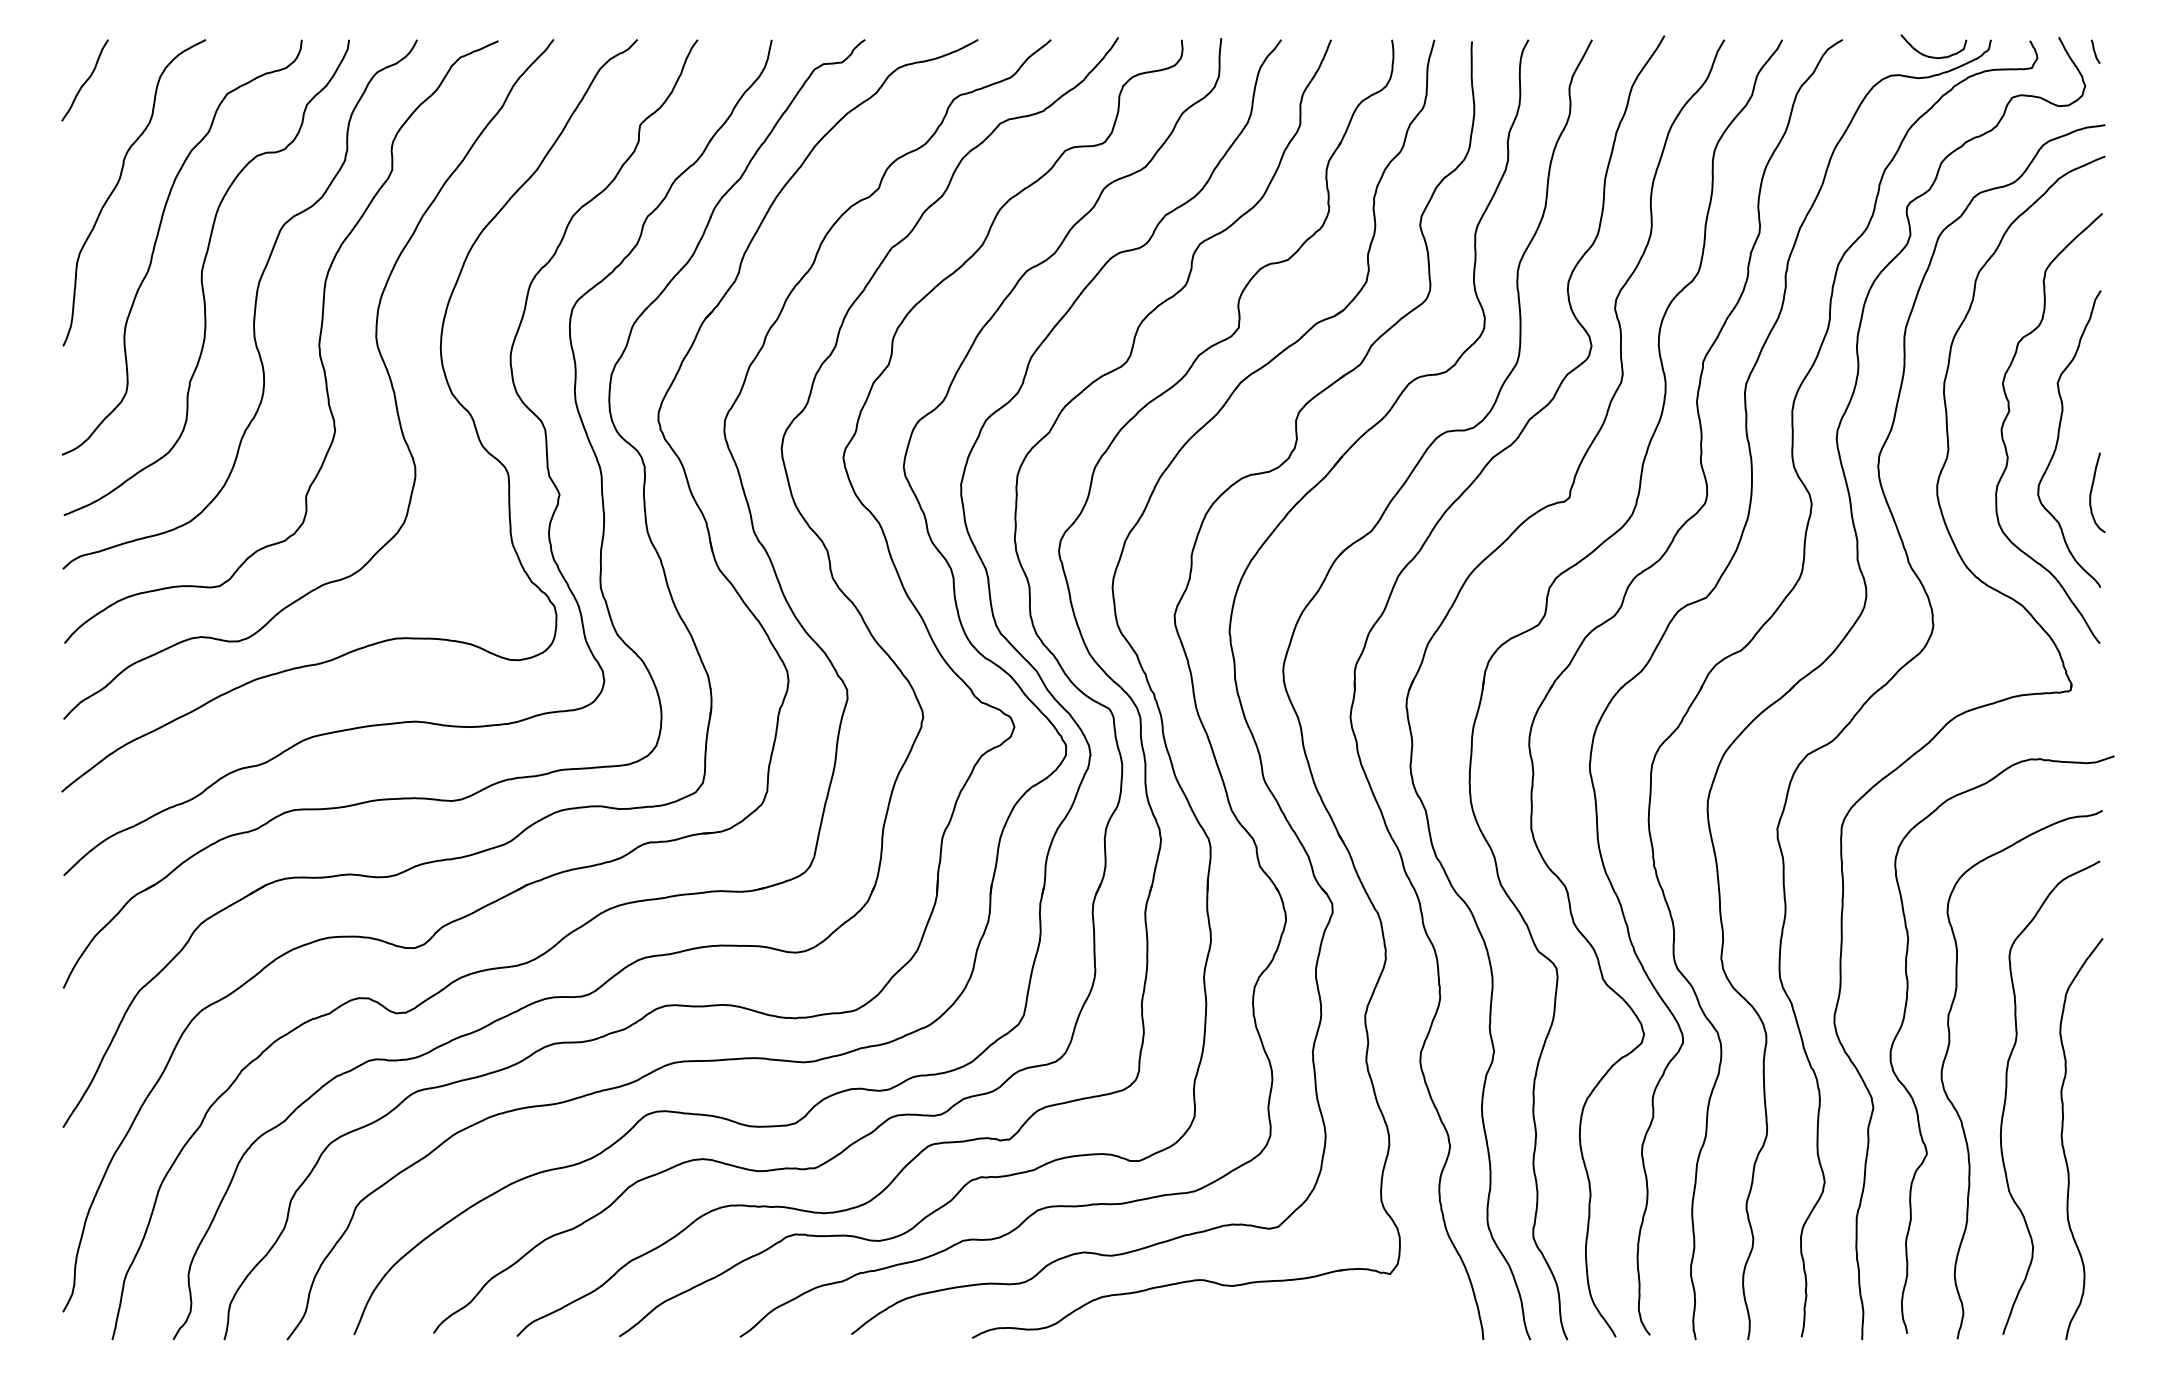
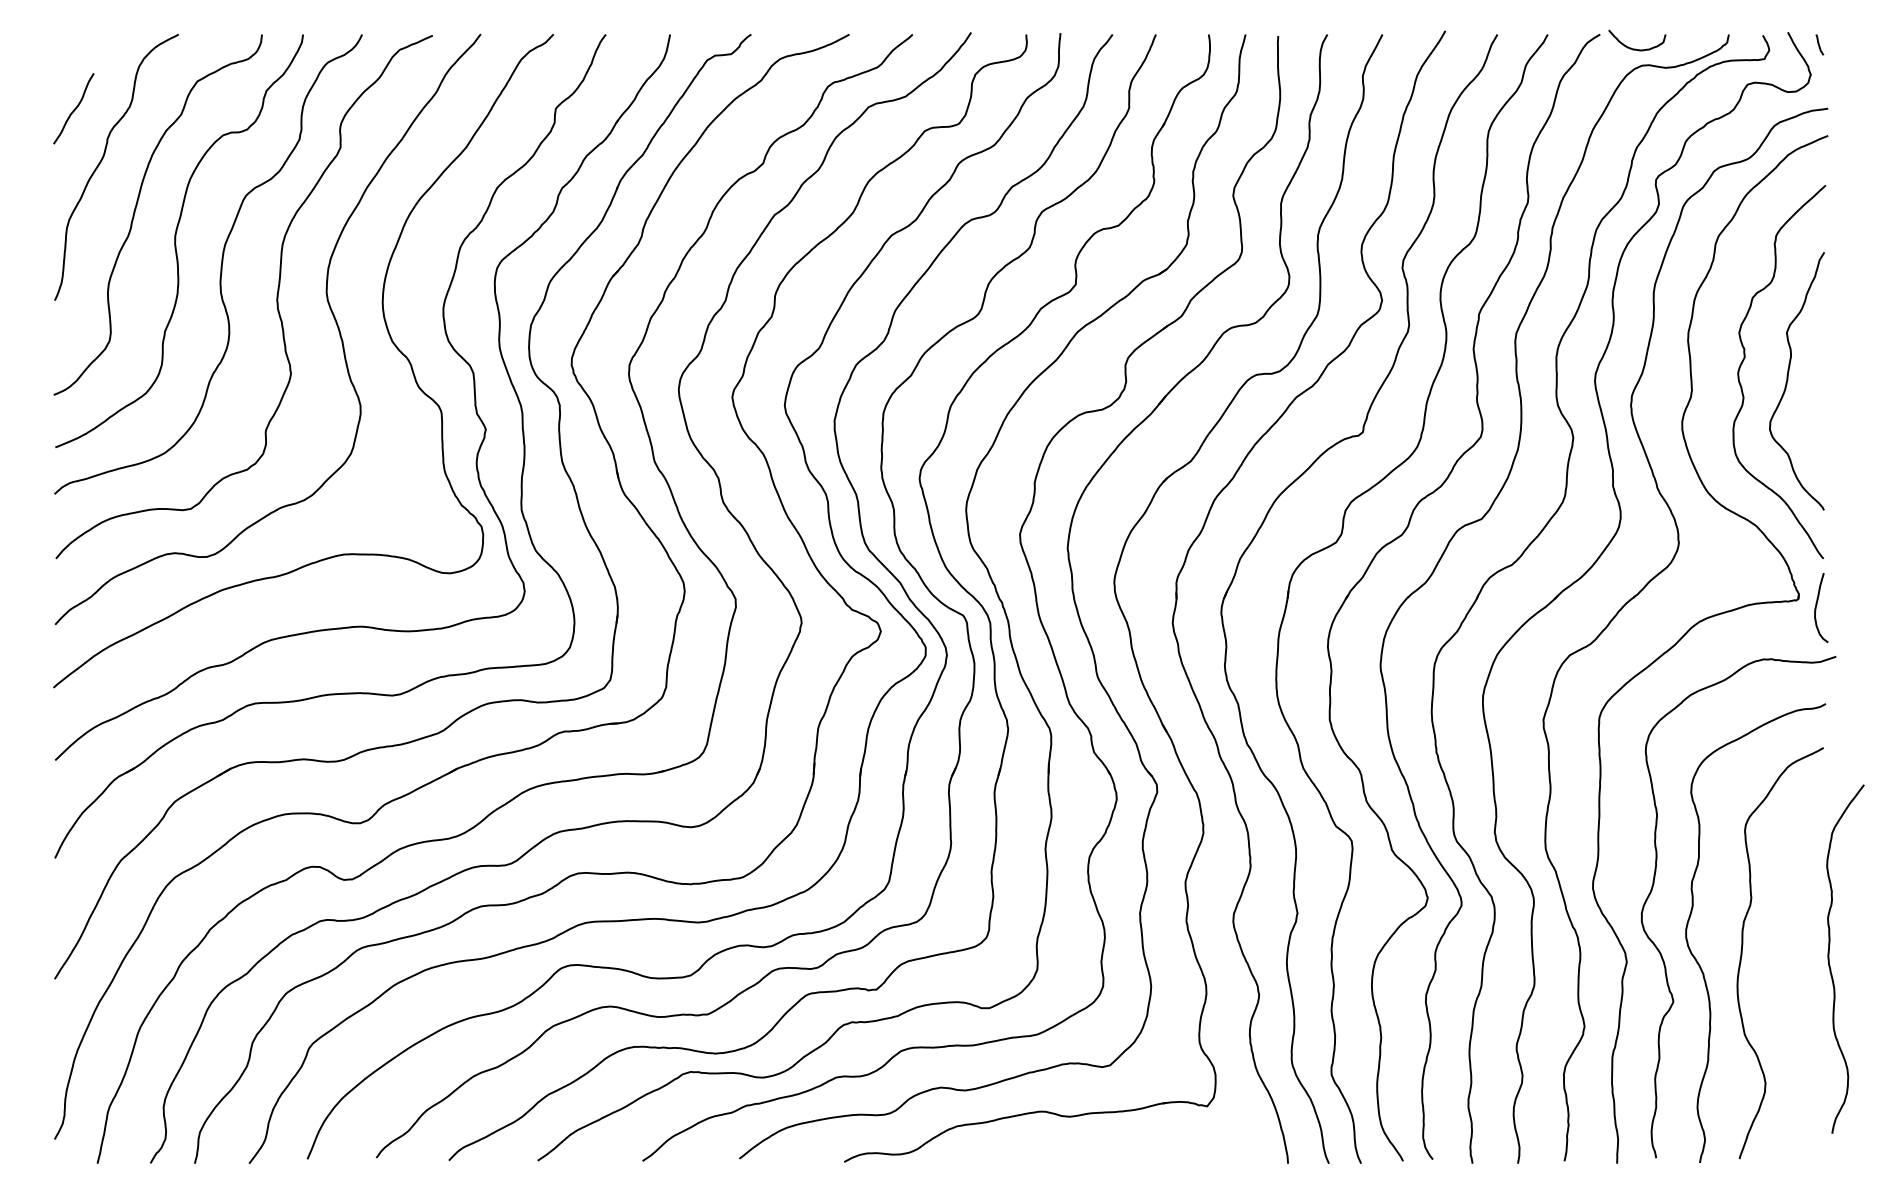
curve: (1931, 55) -> (1635, 48), moved
curve: (85, 80) -> (74, 108), moved
curve: (2092, 490) -> (1817, 605), moved
curve: (2063, 1138) -> (1829, 958), moved

